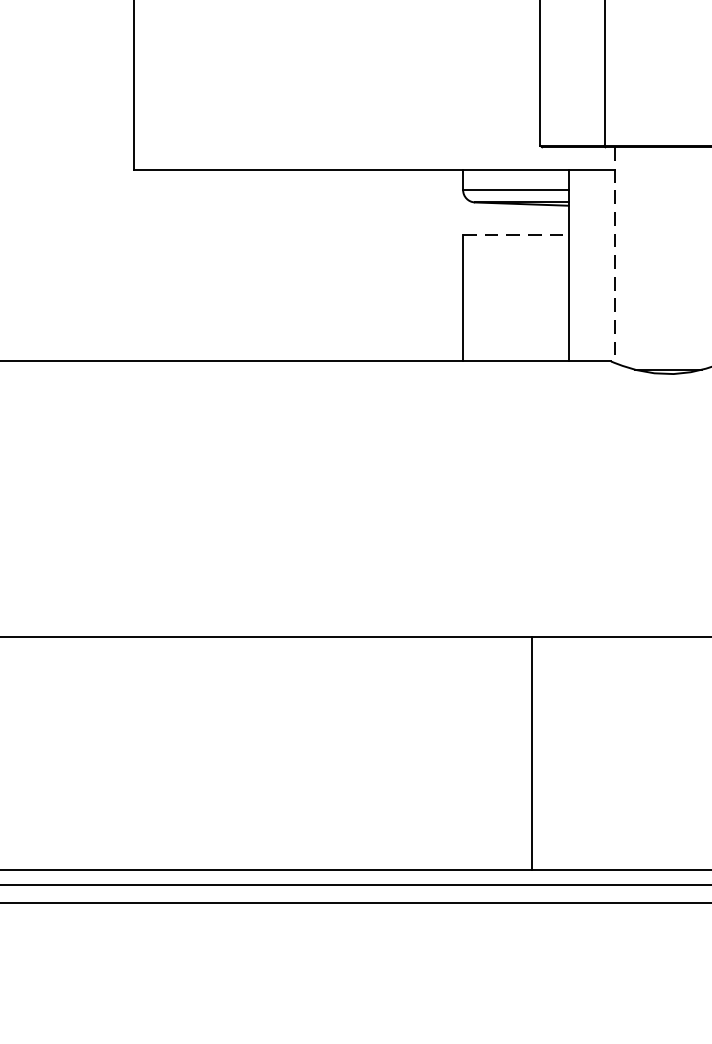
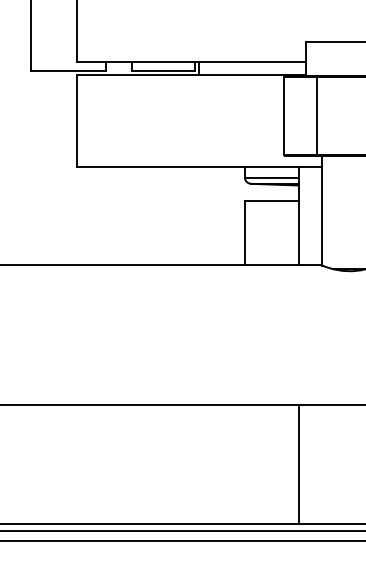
line: (515, 235) -> (271, 200), dashed -> solid
line: (615, 254) -> (322, 210), dashed -> solid
line: (530, 753) -> (298, 464), moved

